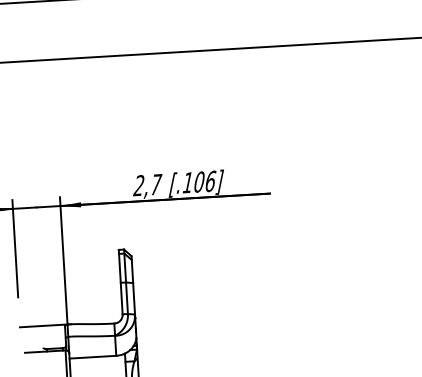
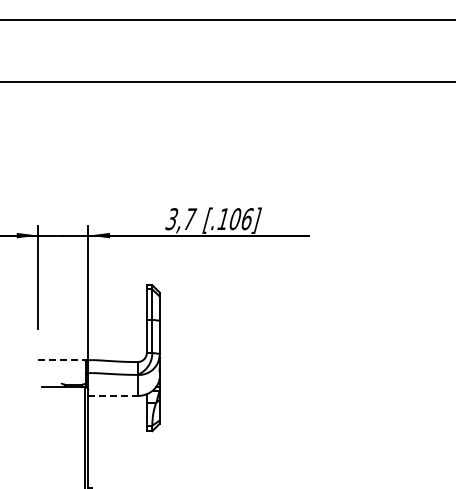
text: (138, 186) -> (171, 219), 2,7 -> 3,7
line: (45, 326) -> (65, 360), solid -> dashed
line: (92, 356) -> (112, 395), solid -> dashed

